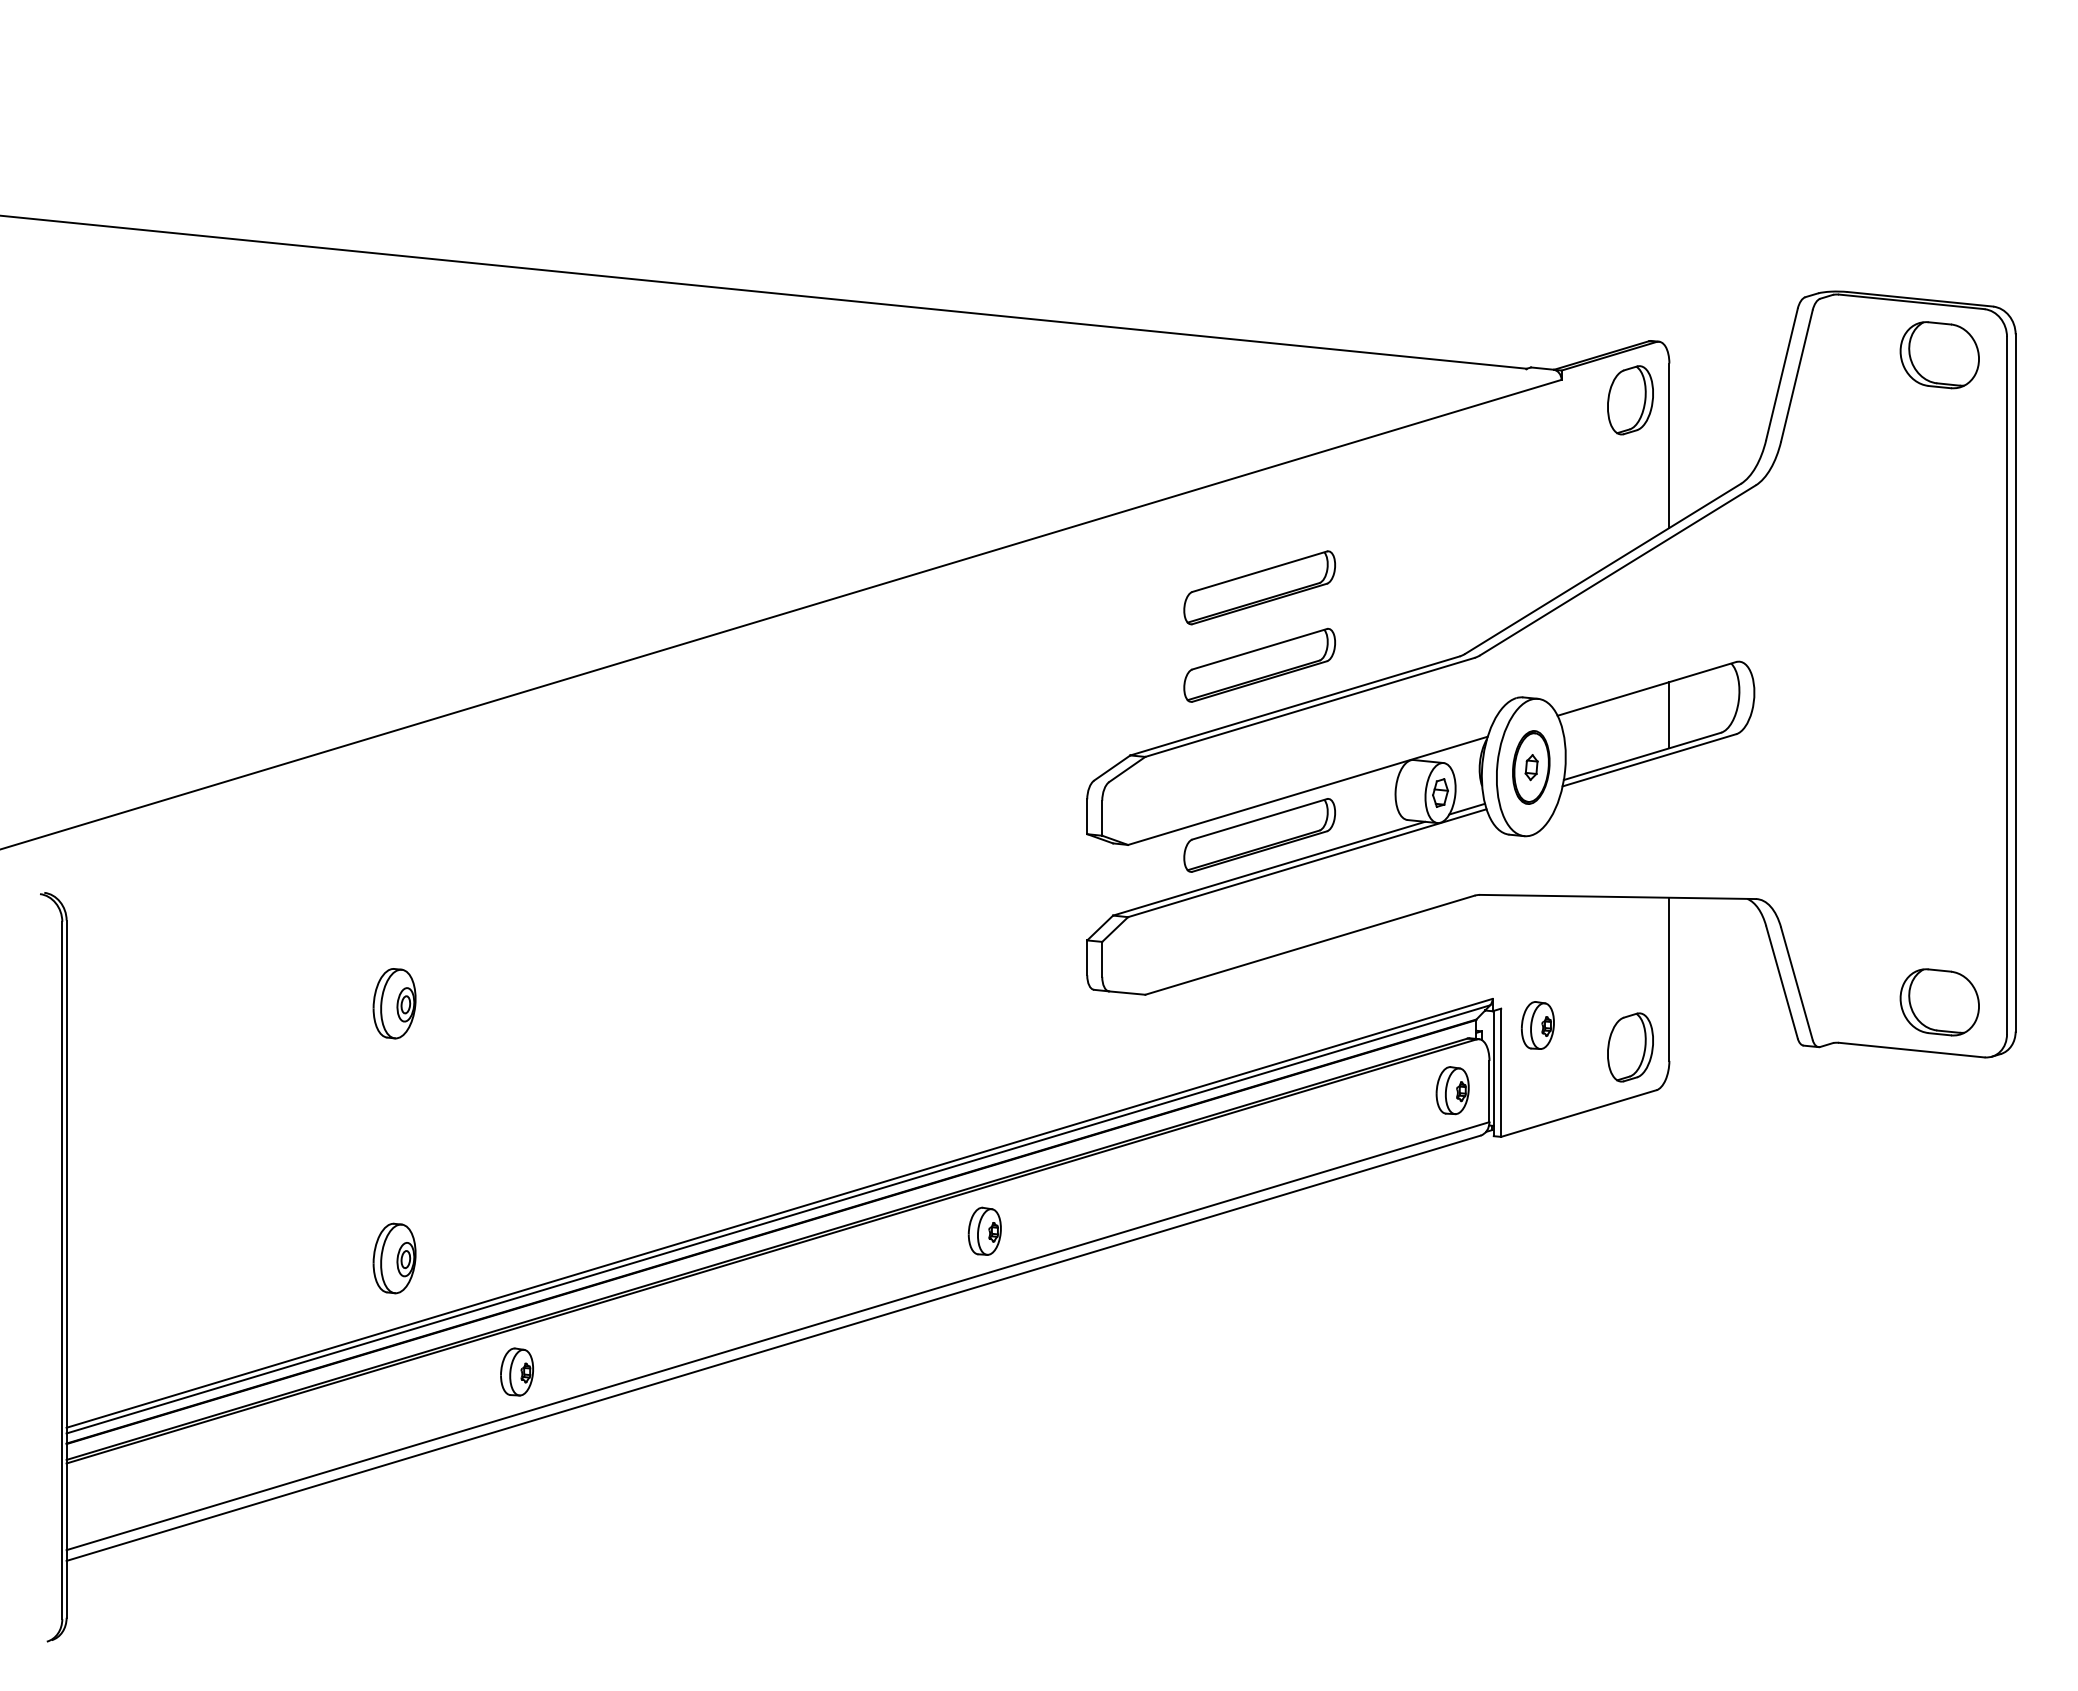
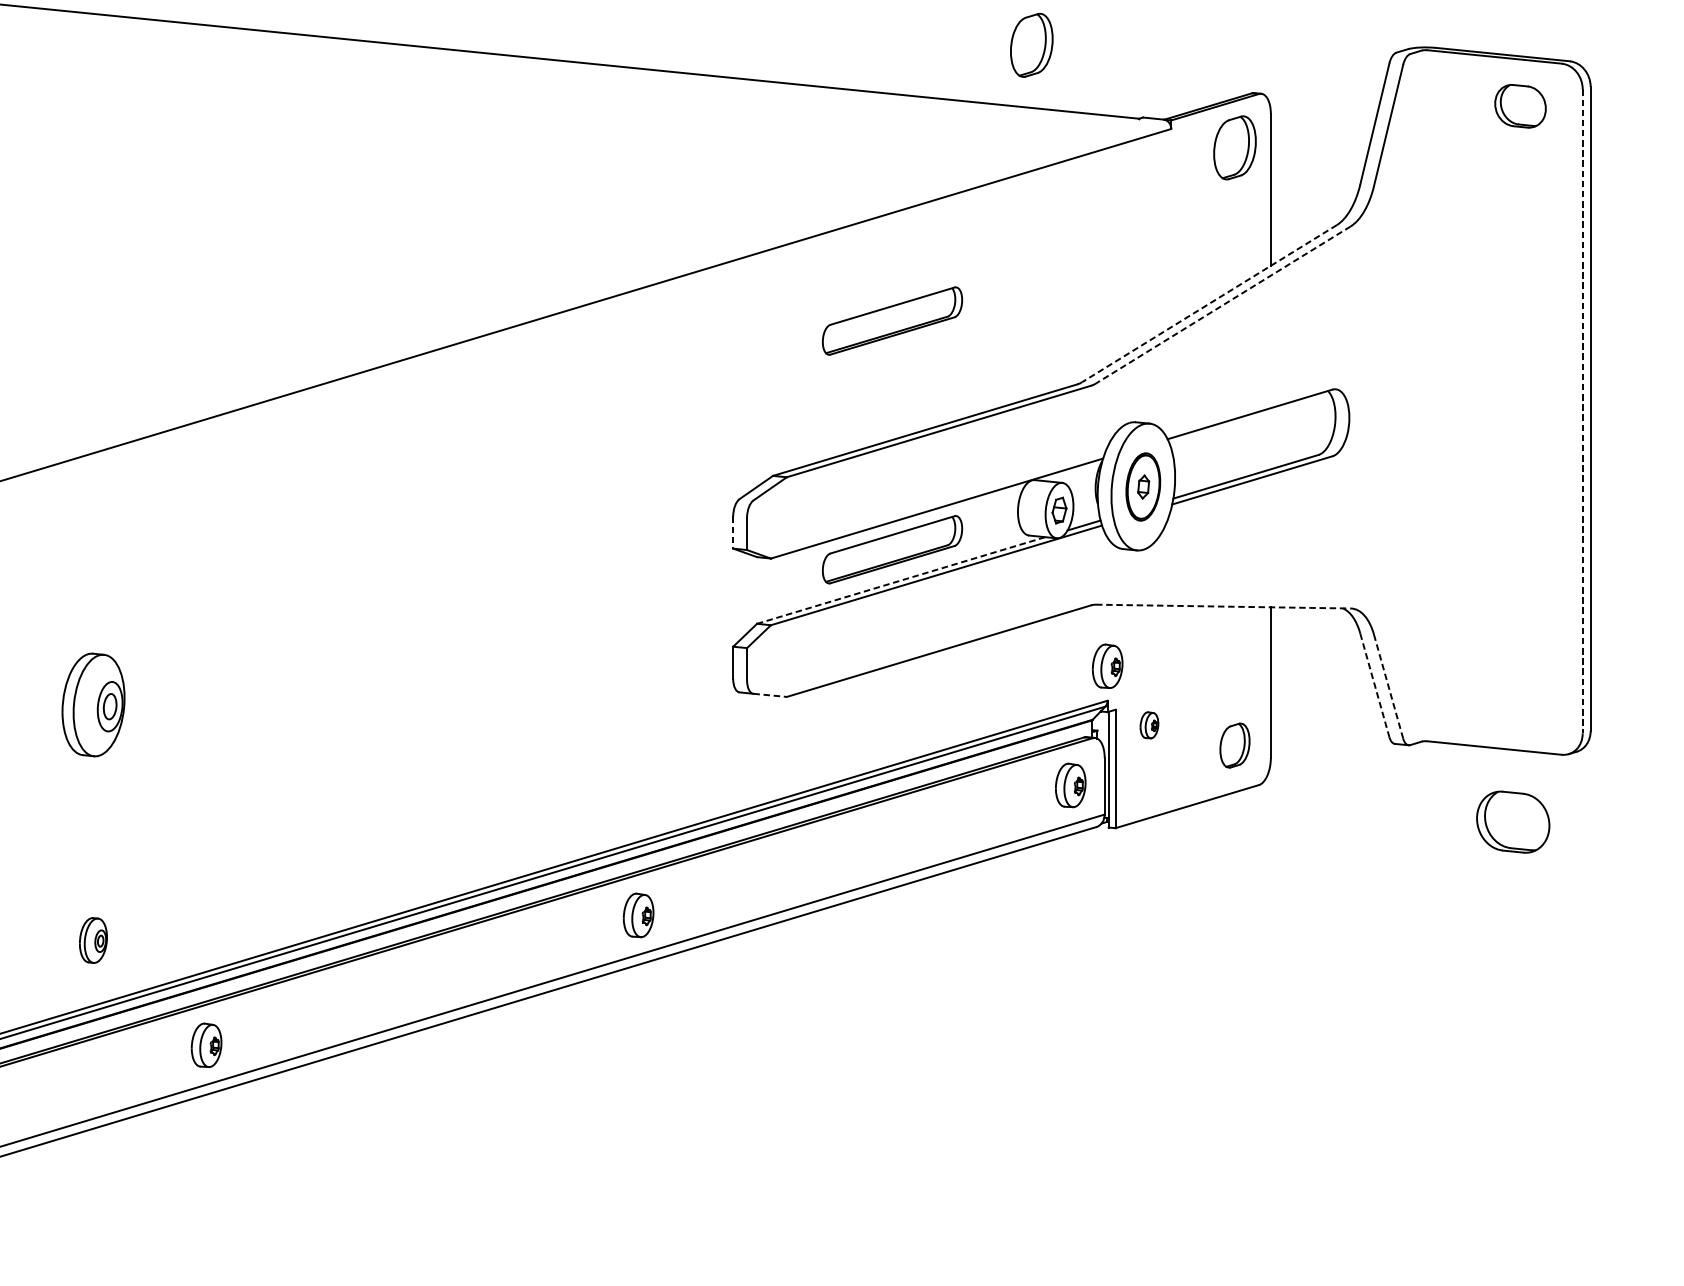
part: (1410, 289) -> (1031, 45), added
part: (1939, 355) -> (1520, 106), size x0.7
line: (1602, 569) -> (1209, 304), solid -> dashed
line: (1617, 570) -> (1222, 305), solid -> dashed
part: (1259, 664) -> (892, 391), removed
line: (2006, 685) -> (1582, 411), solid -> dashed
line: (1669, 715) -> (1270, 438), removed
line: (1087, 817) -> (733, 533), solid -> dashed
line: (1269, 868) -> (901, 580), solid -> dashed
line: (1617, 896) -> (1222, 606), solid -> dashed
part: (1492, 961) -> (1107, 666), added
line: (1782, 982) -> (1375, 685), solid -> dashed
line: (1796, 983) -> (1388, 686), solid -> dashed
line: (1127, 993) -> (770, 695), solid -> dashed
part: (1939, 1002) -> (1512, 822), moved
part: (394, 1003) -> (93, 704), size x1.6
part: (1537, 1025) -> (1149, 725), size x0.6
part: (1630, 1047) -> (1234, 745), size x0.7
part: (394, 1258) -> (93, 940), size x0.7

